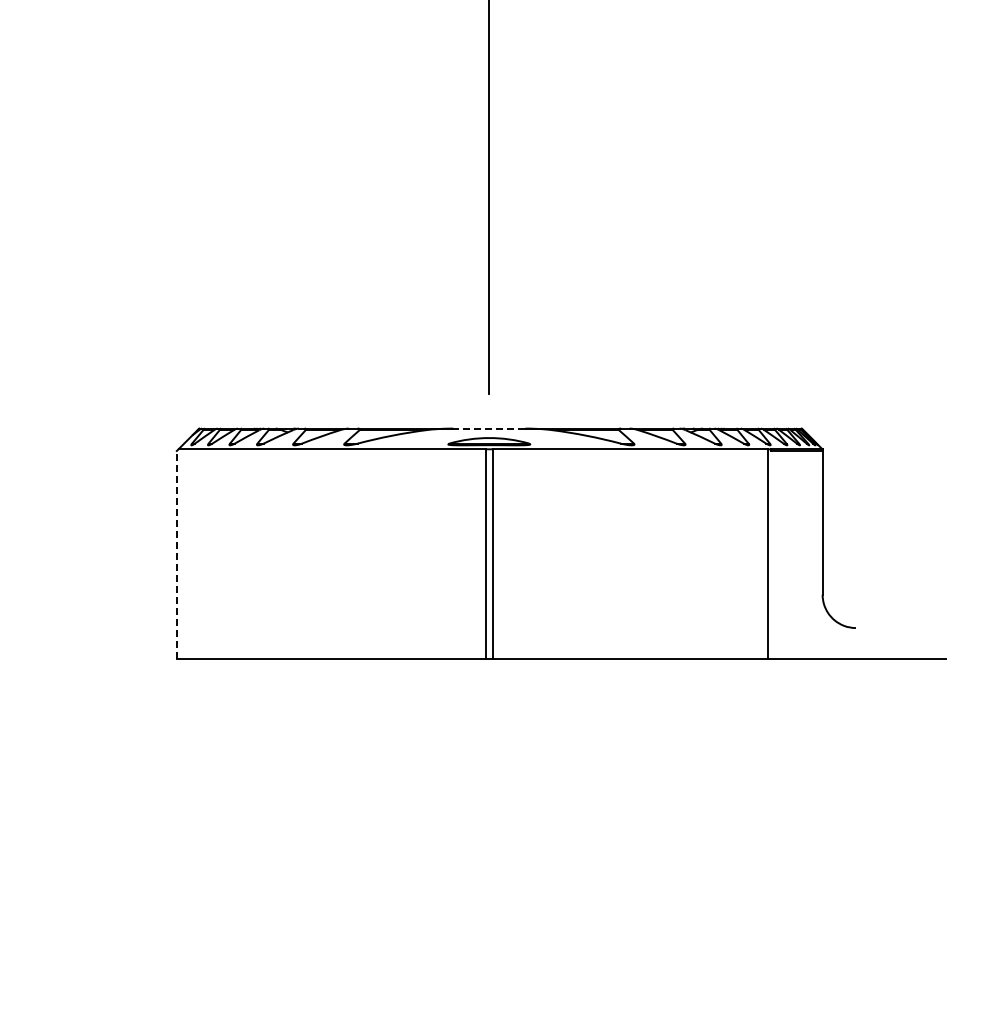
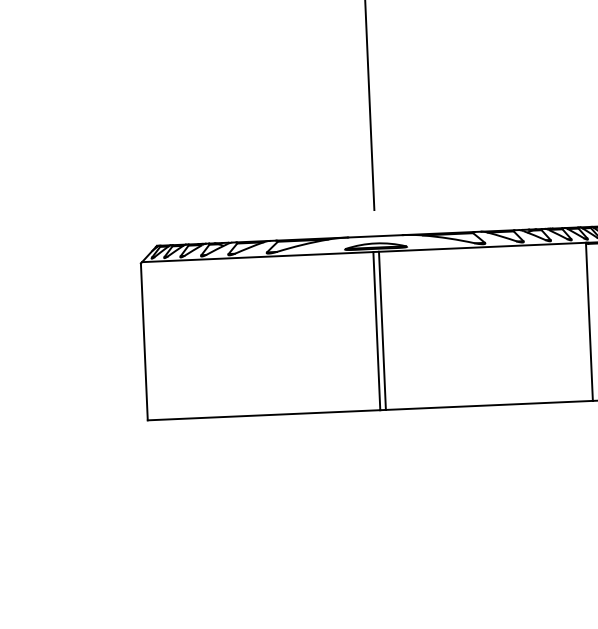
line: (488, 428) -> (374, 236), dashed -> solid
line: (176, 554) -> (144, 341), dashed -> solid

